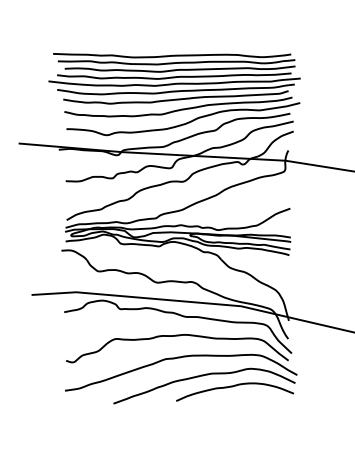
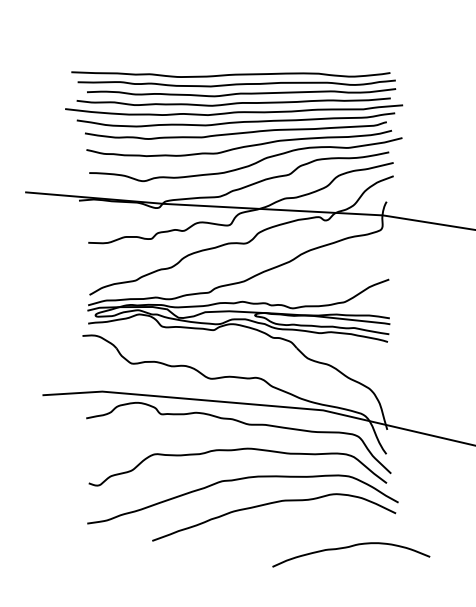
curve: (232, 387) -> (347, 548), moved

